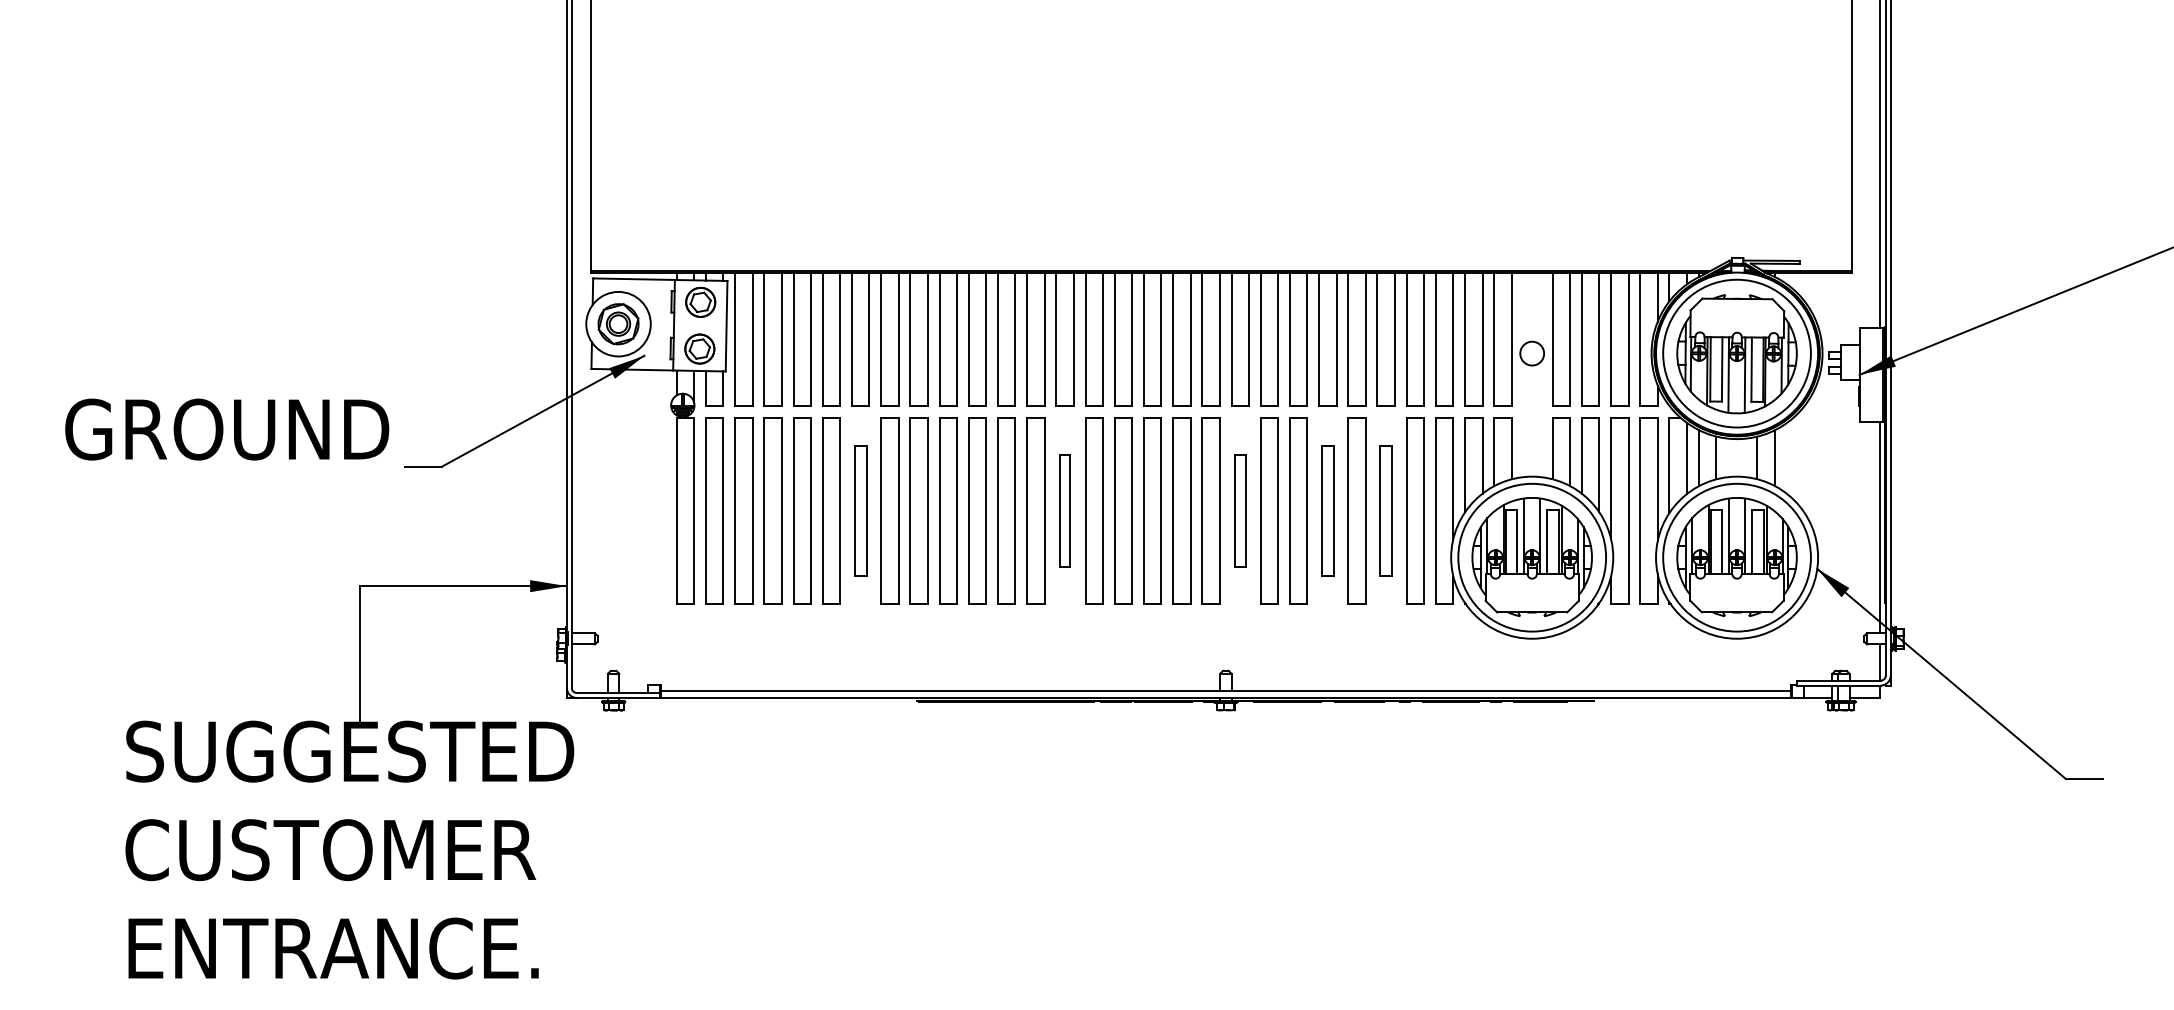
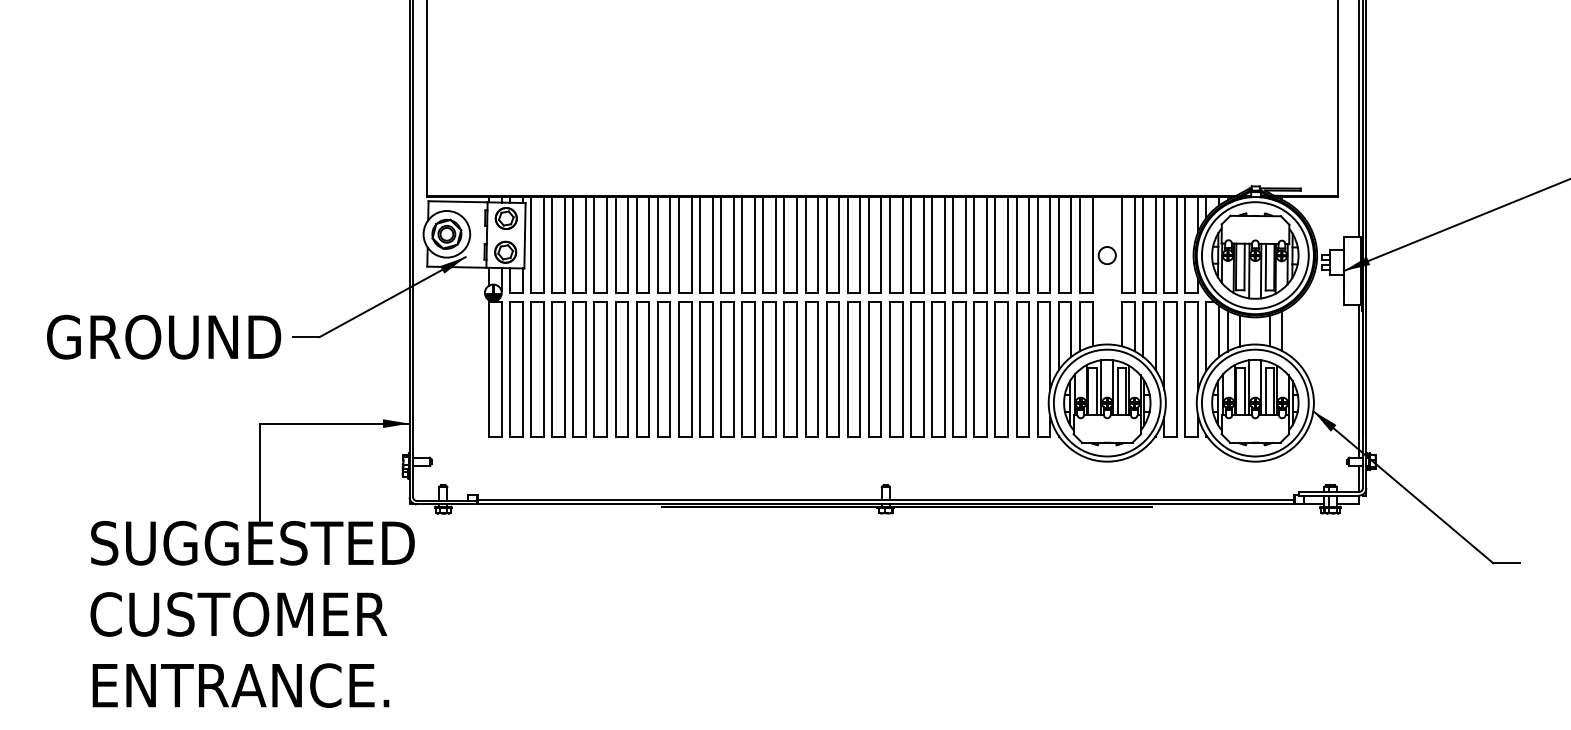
text: (227, 429) -> (164, 337), moved
part: (860, 510) -> (621, 368), size x1.43
part: (1064, 510) -> (769, 368), size x1.67
part: (1240, 510) -> (896, 368), size x1.67
part: (1327, 510) -> (959, 368), size x1.43
part: (1385, 510) -> (1001, 368), size x1.43

